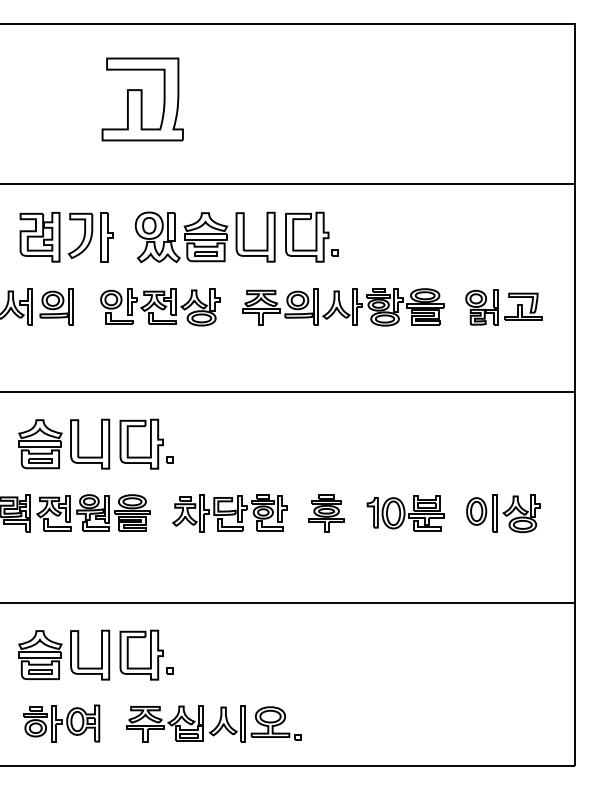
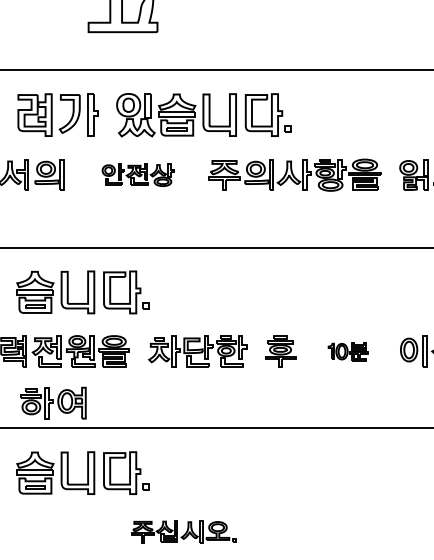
part: (160, 307) -> (138, 175), size x0.7
part: (405, 513) -> (348, 351), size x0.6
part: (61, 723) -> (53, 403), moved
part: (213, 723) -> (183, 531), size x0.7

